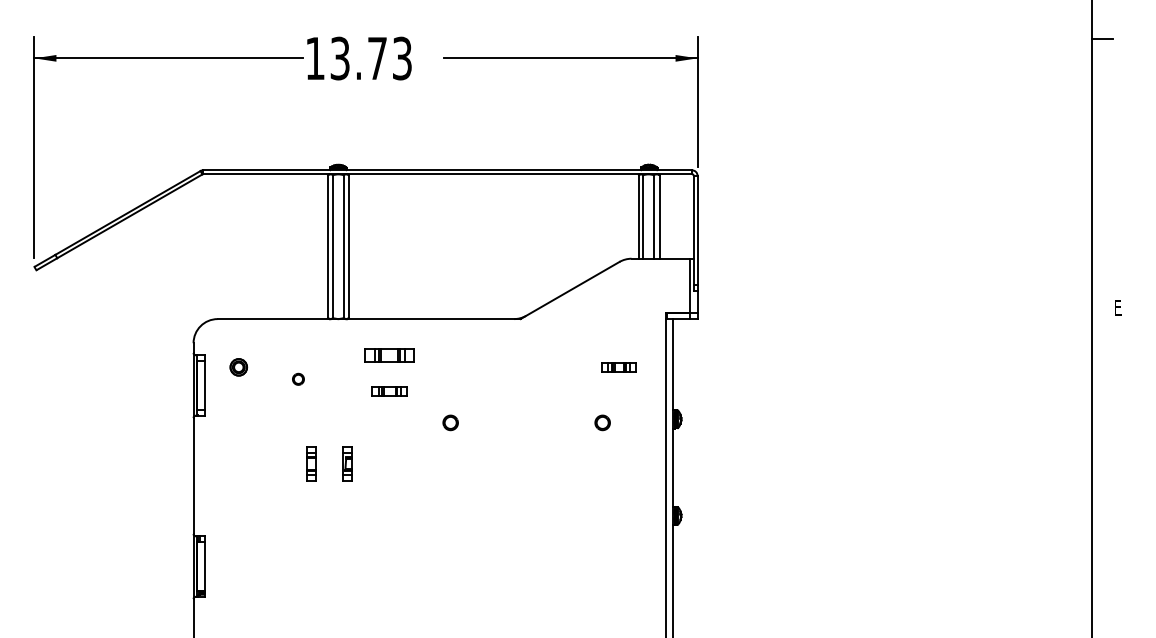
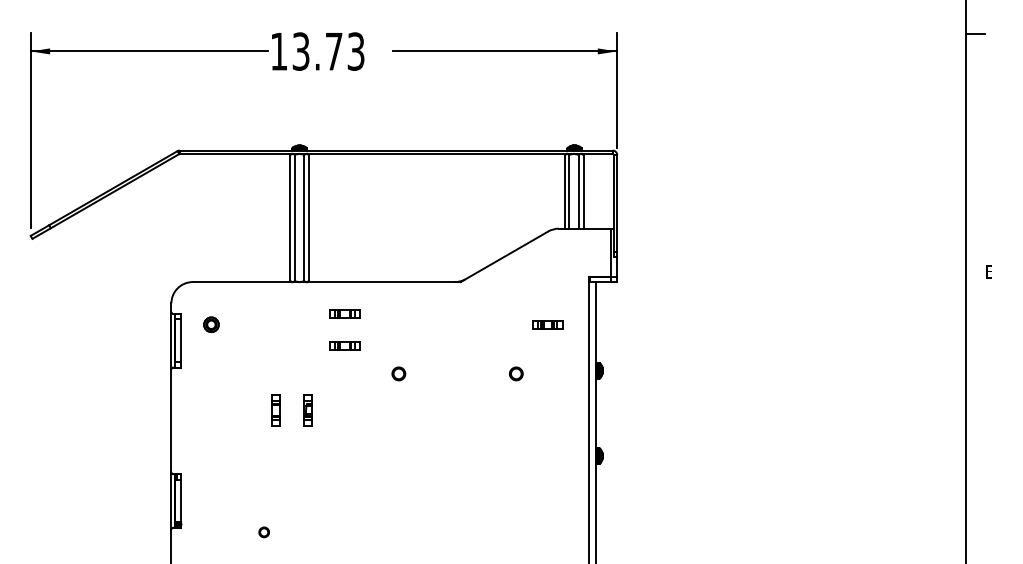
part: (389, 354) -> (344, 313), size x0.71
part: (297, 379) -> (263, 532), moved
part: (602, 422) -> (516, 373), moved

